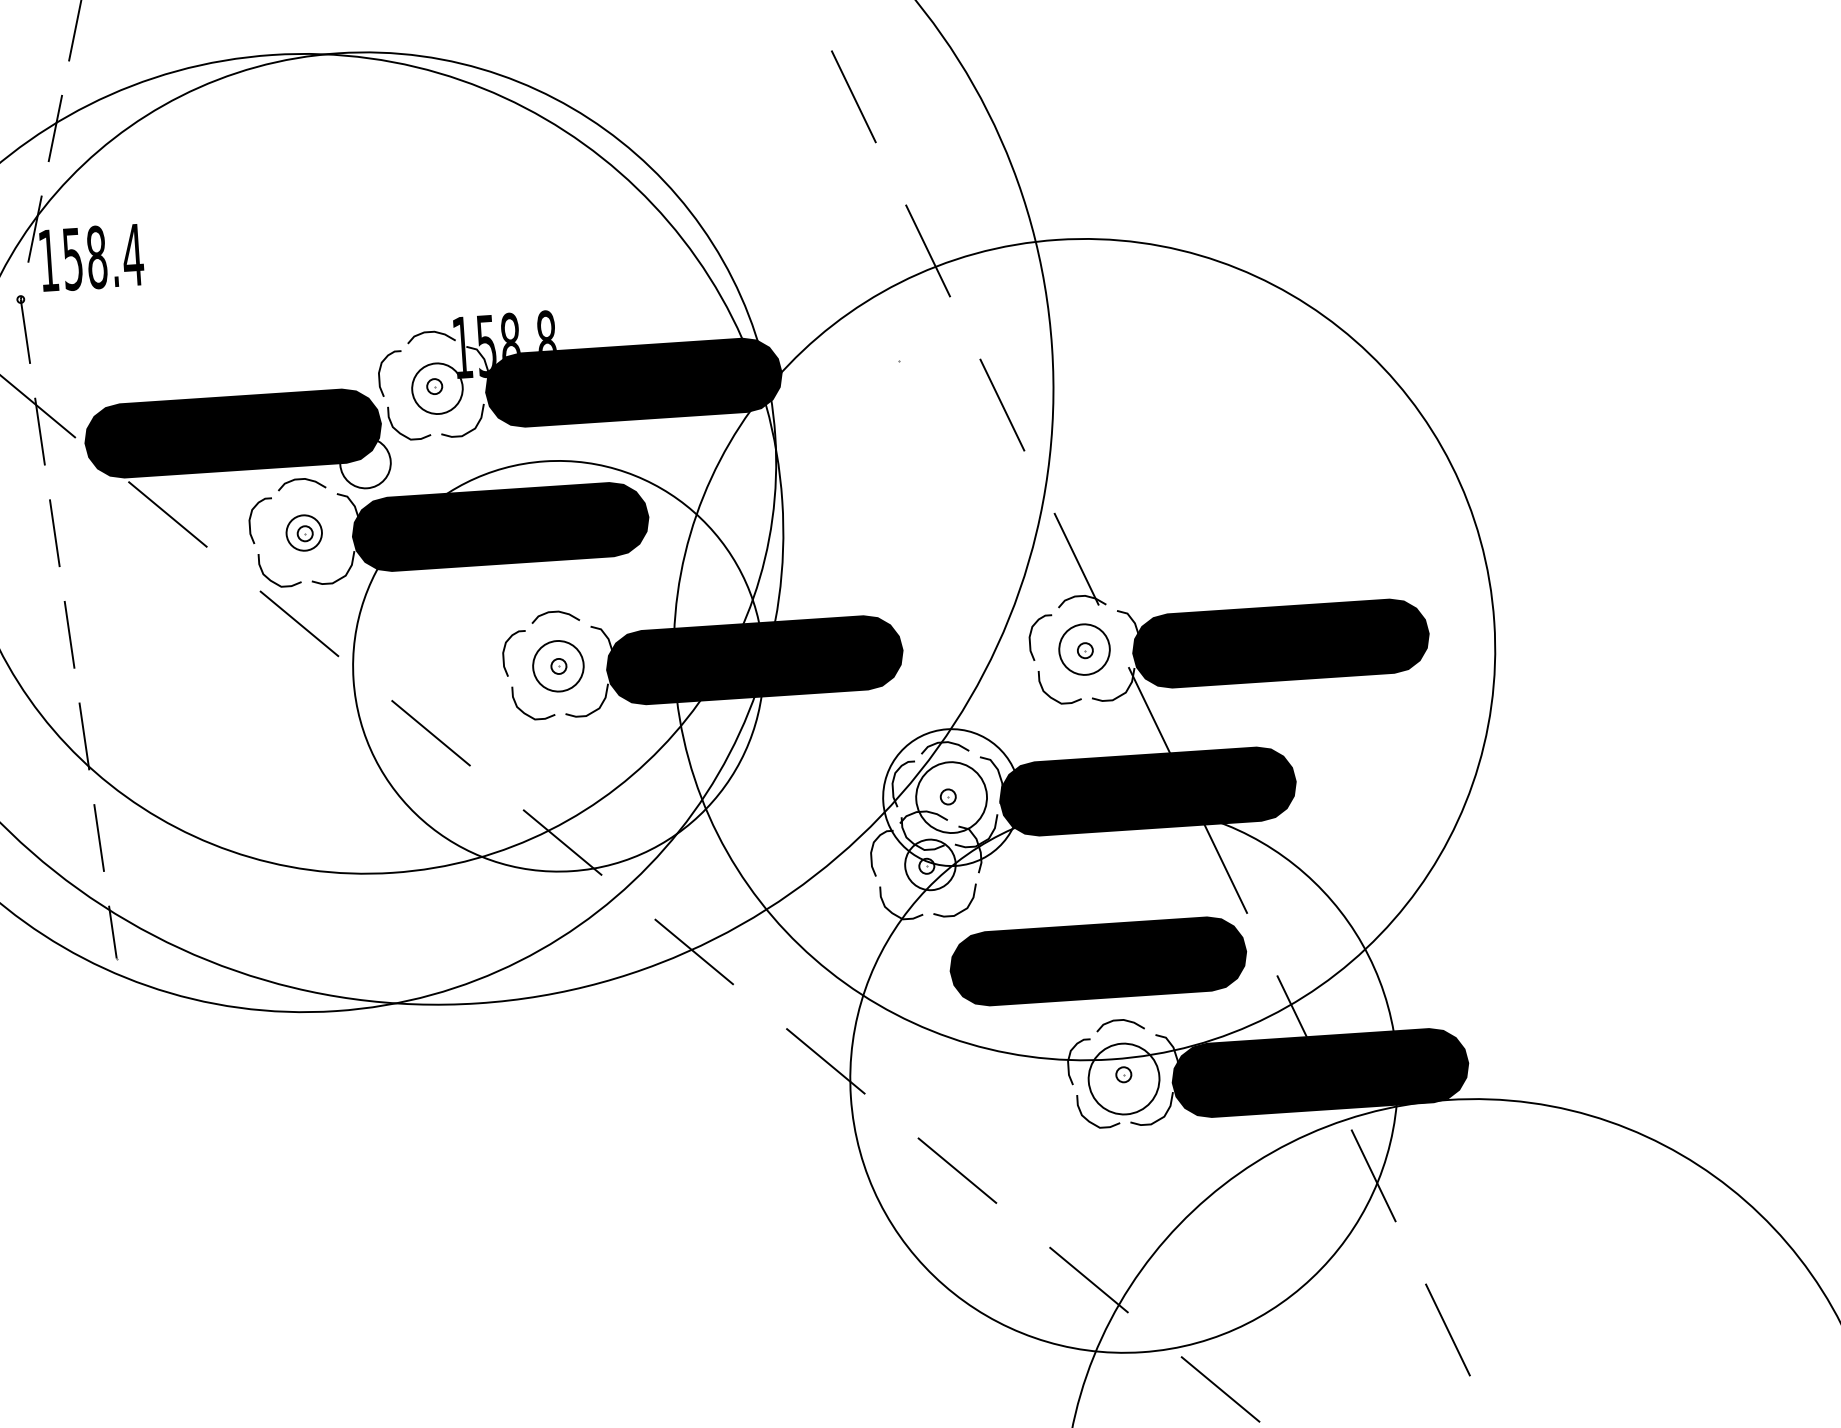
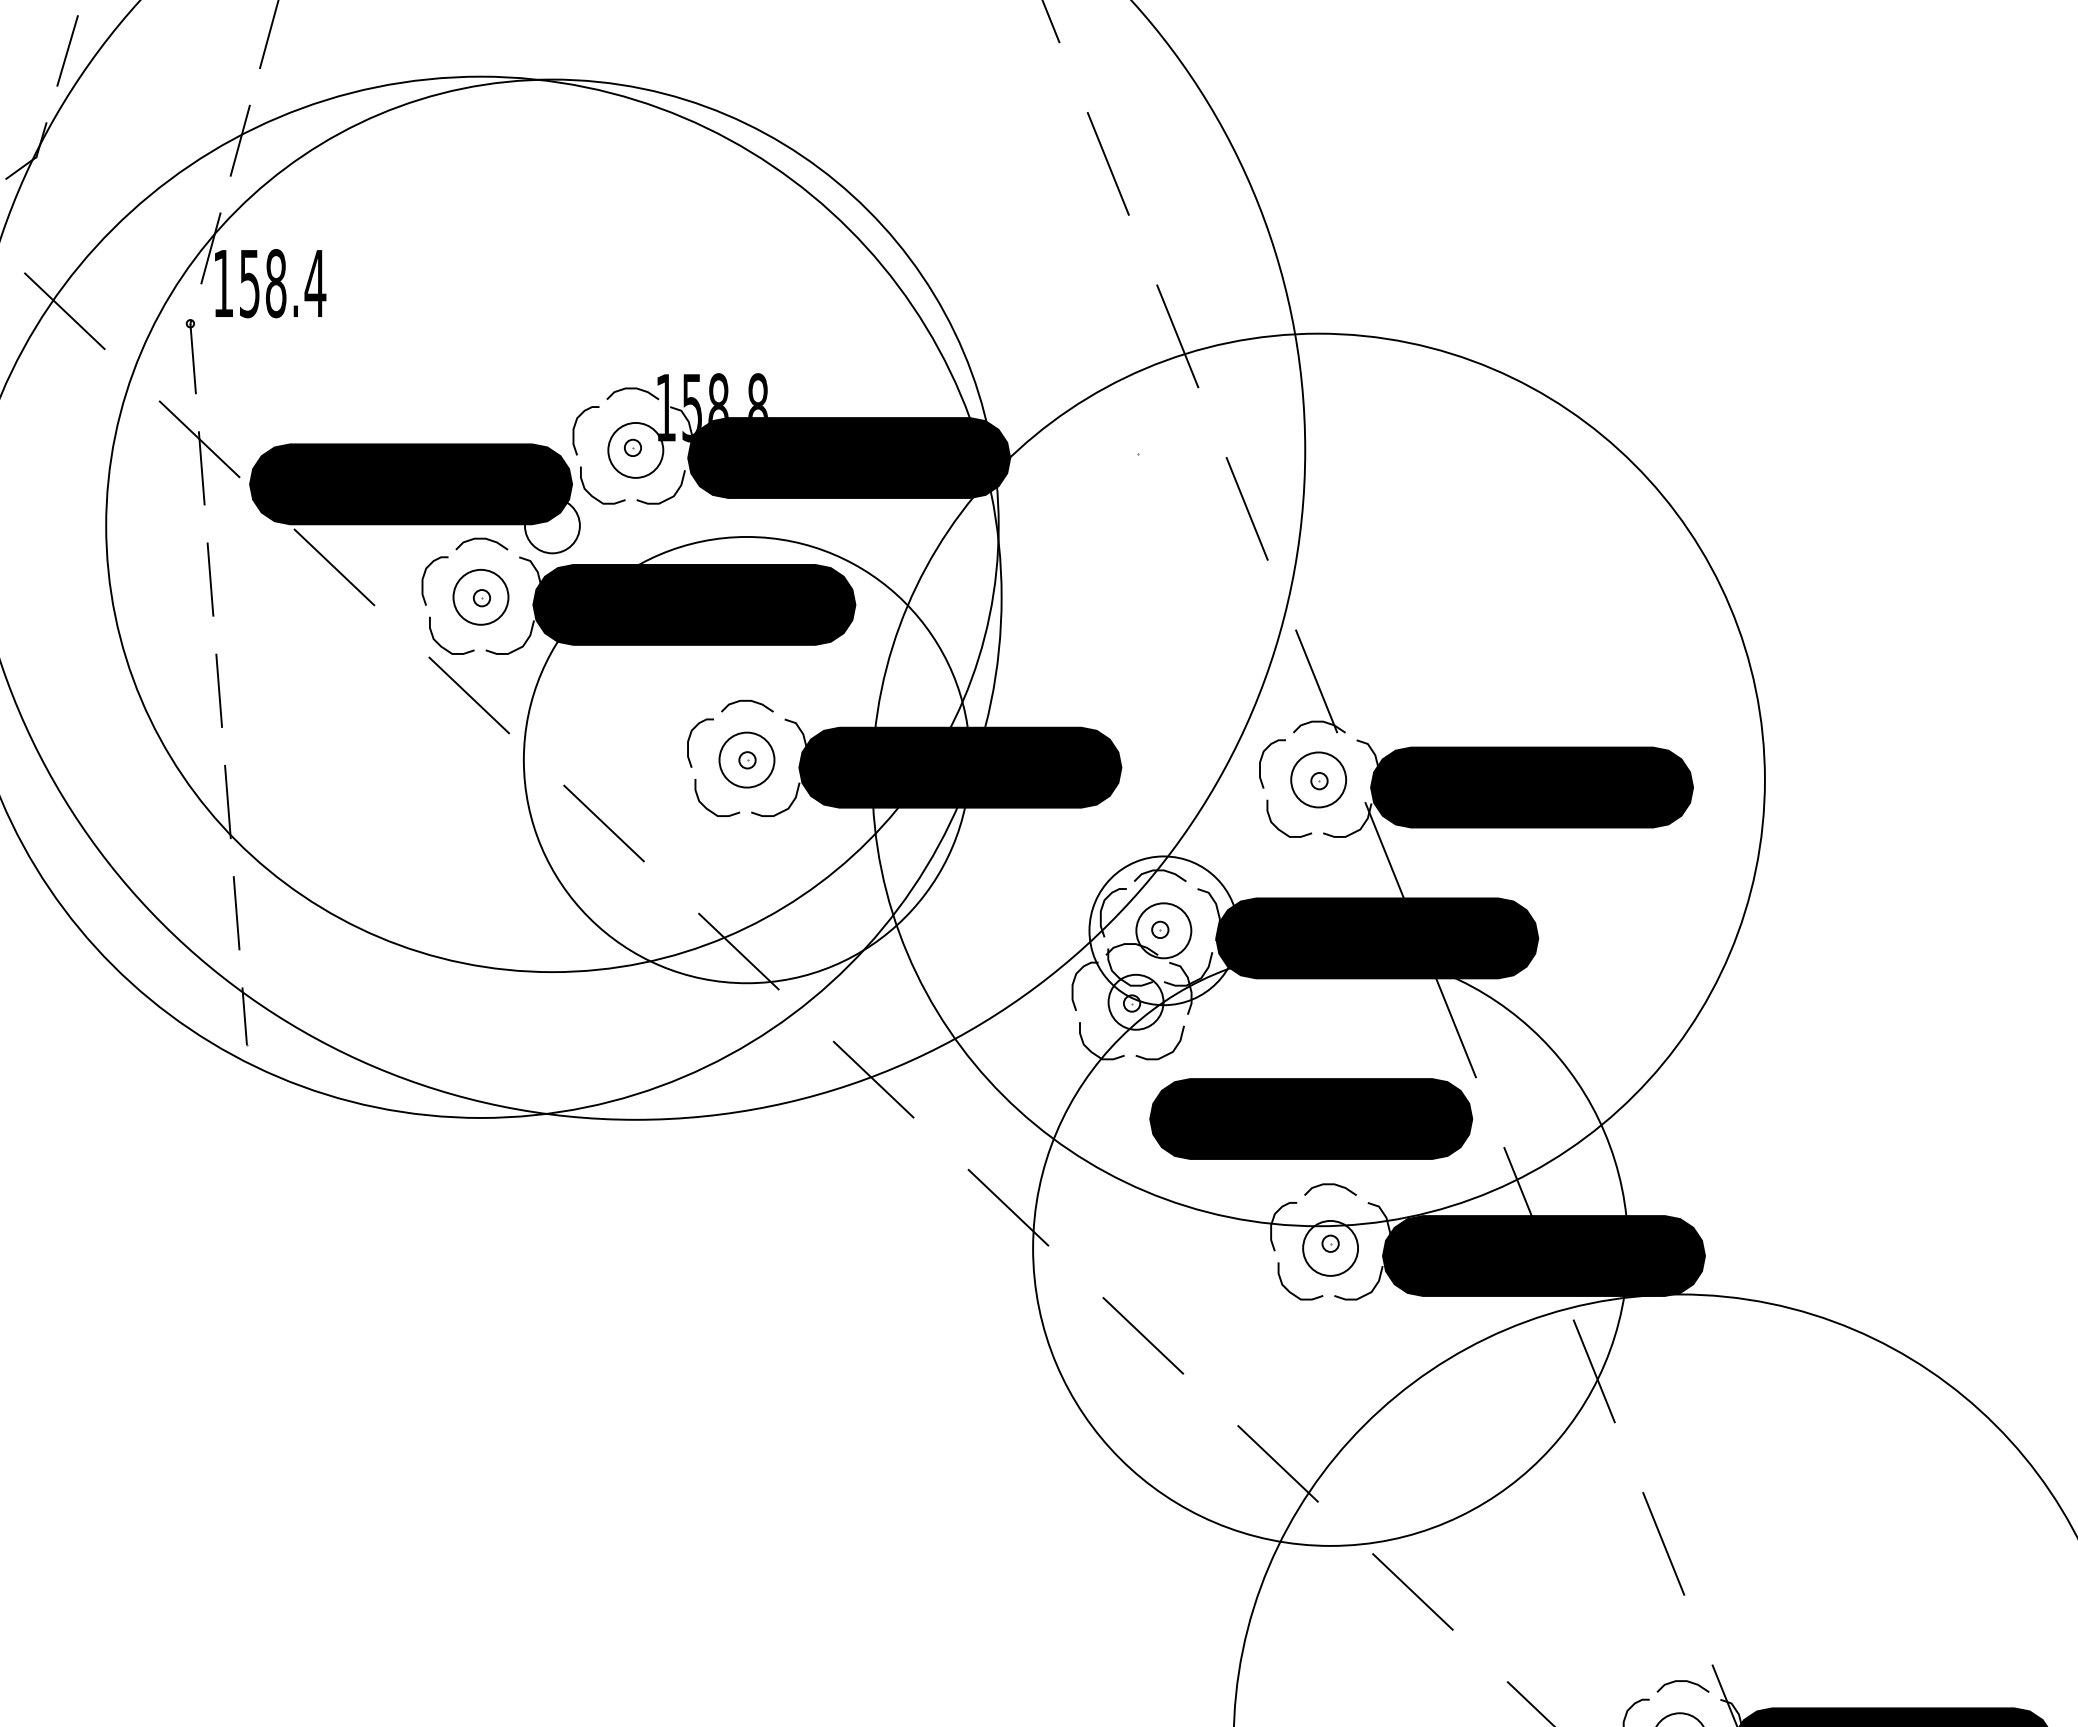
circle: (303, 532) -> (480, 596), size x1.43
circle: (951, 797) -> (1163, 930), size x0.71
circle: (1123, 1078) -> (1330, 1247), size x0.71

